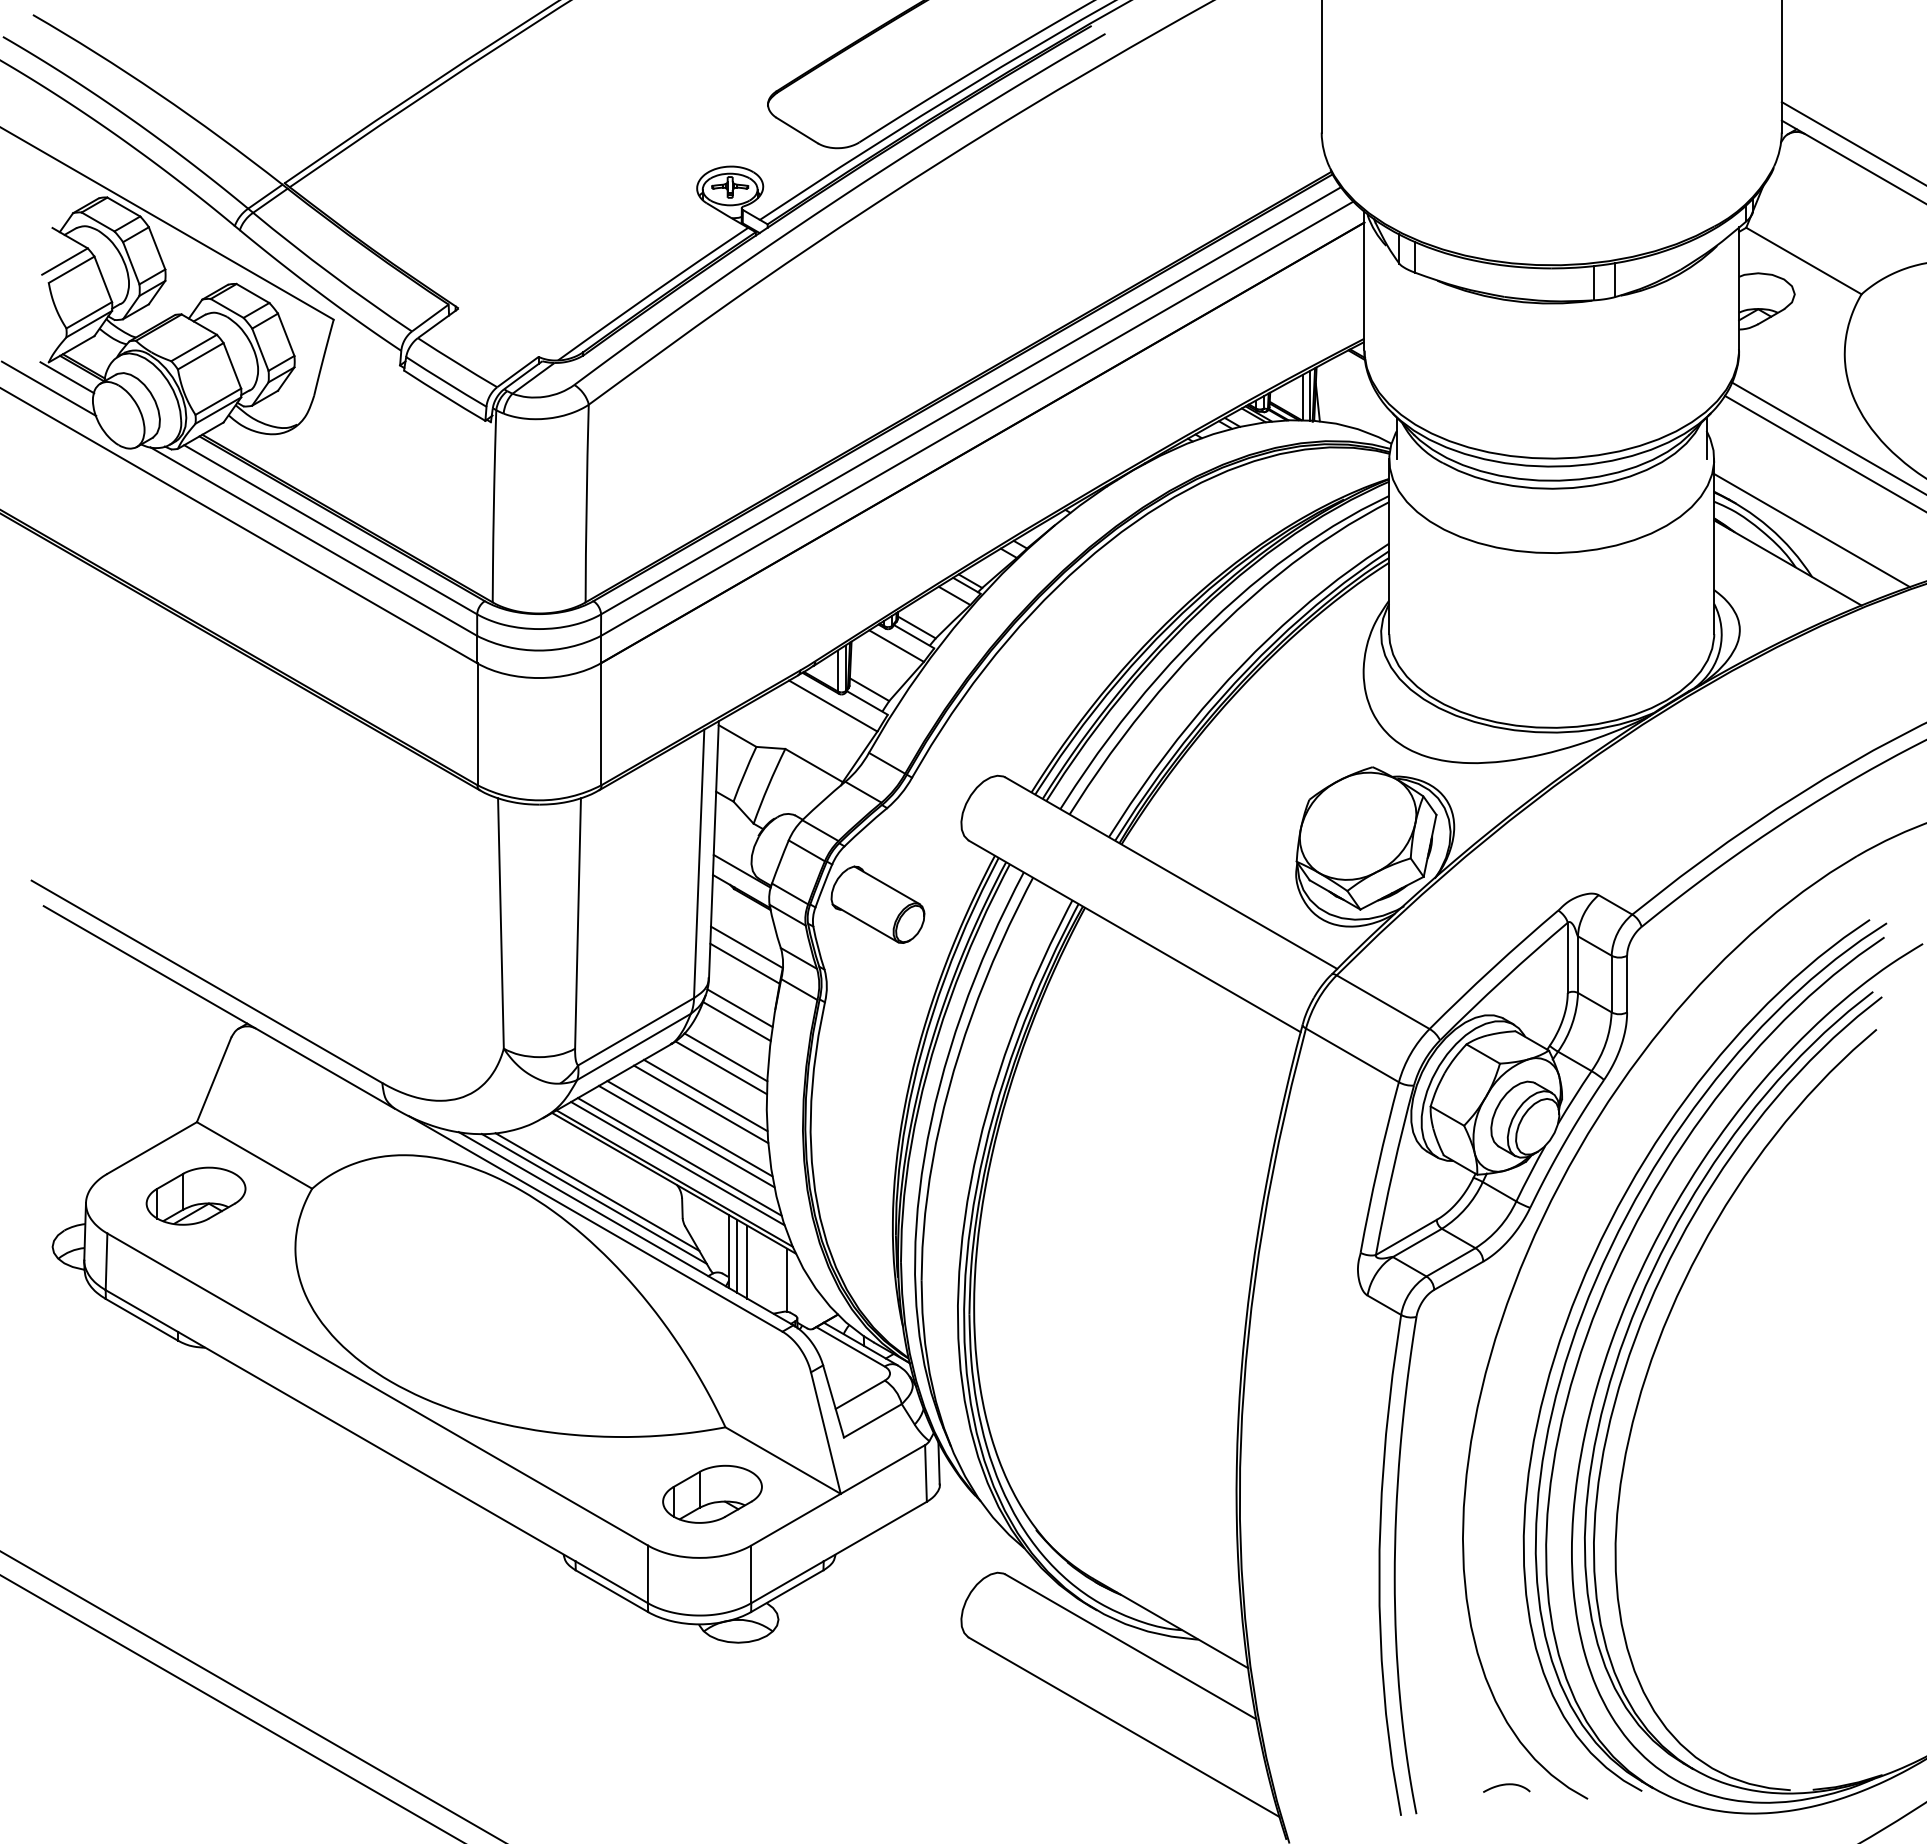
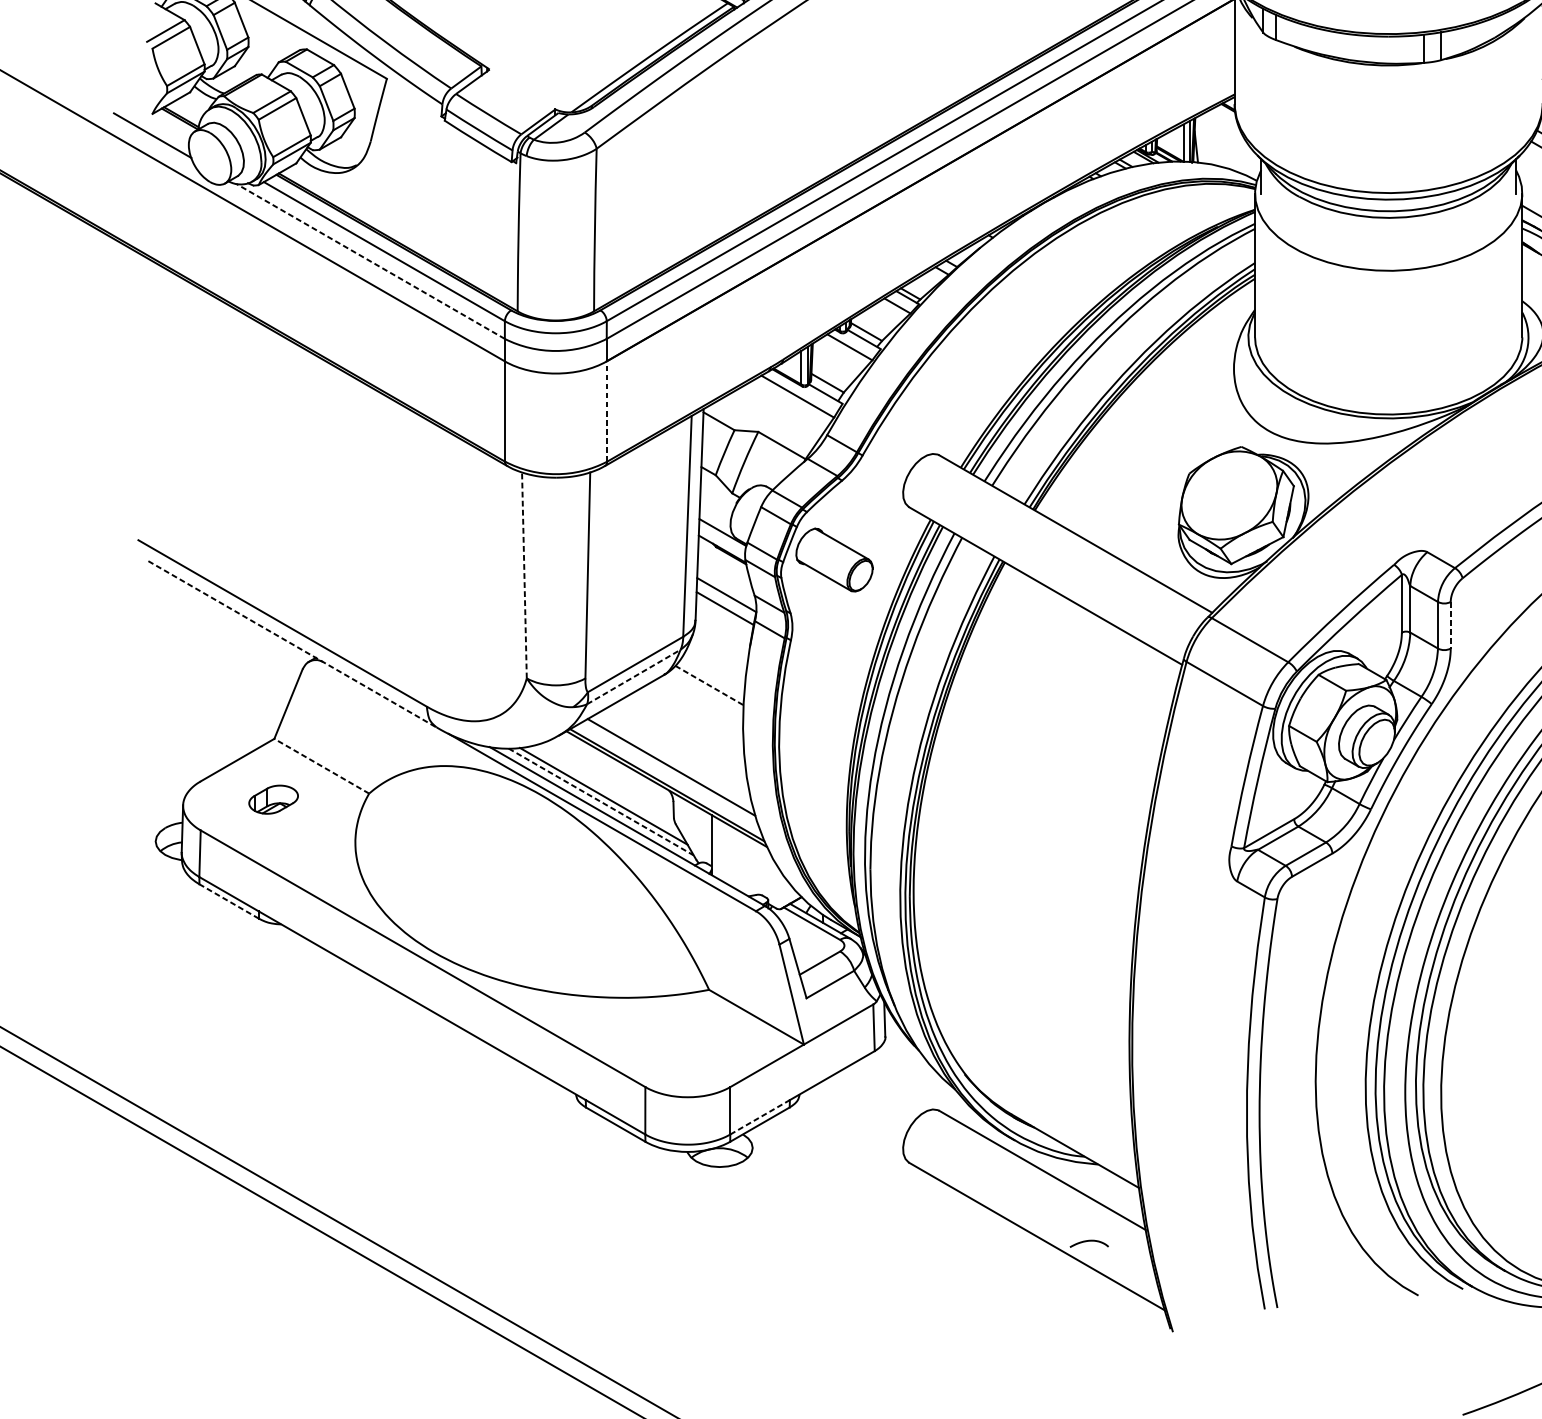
line: (67, 377) -> (167, 126), removed
line: (313, 541) -> (370, 261), solid -> dashed
line: (601, 723) -> (607, 410), solid -> dashed
line: (500, 922) -> (524, 574), solid -> dashed
line: (1627, 984) -> (1451, 625), solid -> dashed
line: (219, 1007) -> (292, 644), solid -> dashed
line: (739, 1008) -> (720, 645), removed
line: (736, 1021) -> (718, 656), removed
line: (634, 1046) -> (634, 676), solid -> dashed
line: (725, 1057) -> (709, 685), solid -> dashed
line: (720, 1067) -> (705, 693), removed
line: (705, 1095) -> (692, 716), removed
line: (701, 1104) -> (689, 724), removed
line: (689, 1128) -> (679, 744), removed
line: (686, 1136) -> (677, 750), removed
line: (254, 1155) -> (321, 766), solid -> dashed
line: (677, 1163) -> (669, 772), removed
part: (195, 1195) -> (273, 799), size x0.6
line: (594, 1198) -> (601, 801), solid -> dashed
line: (737, 1255) -> (718, 848), removed
line: (747, 1261) -> (727, 853), removed
line: (787, 1279) -> (760, 868), removed
line: (142, 1319) -> (229, 901), solid -> dashed
part: (712, 1493) -> (698, 1044), removed
line: (787, 1582) -> (760, 1117), solid -> dashed
curve: (1506, 1785) -> (1089, 1241), moved

